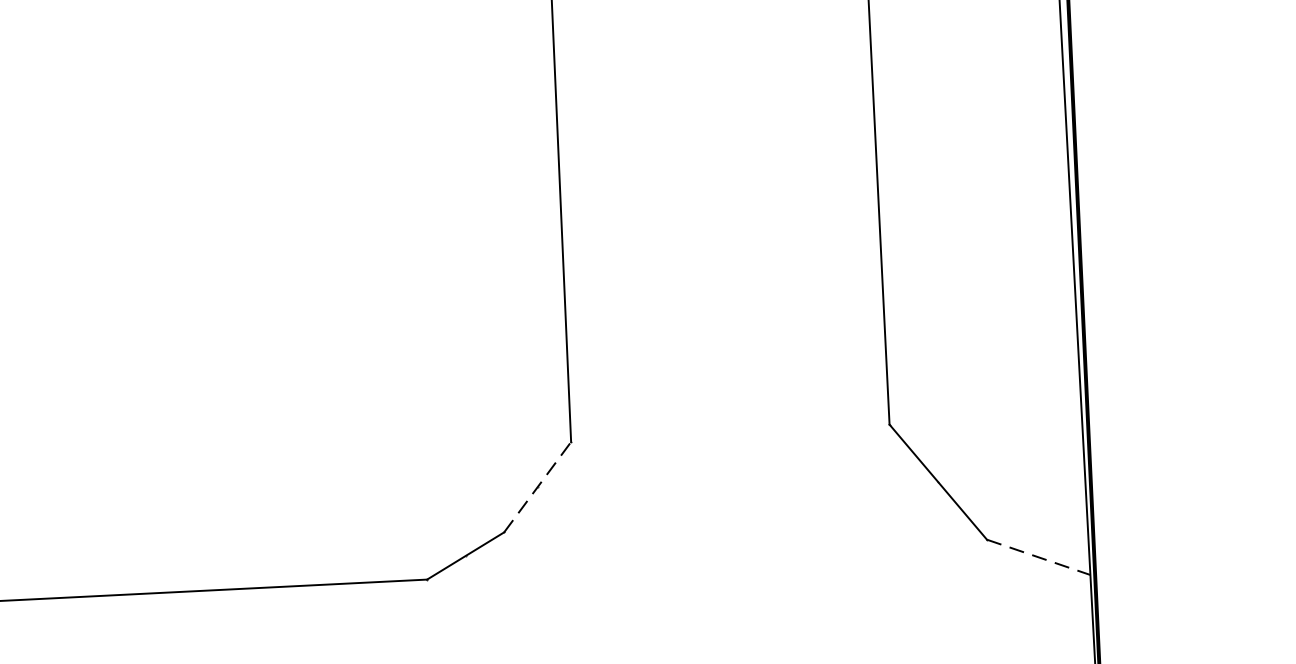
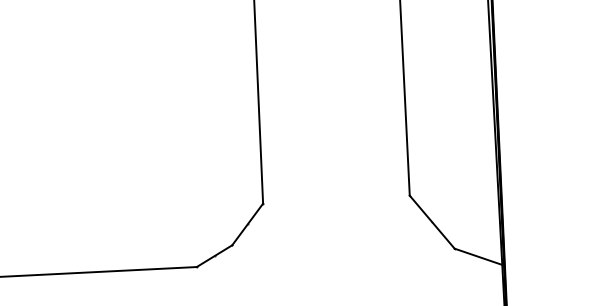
line: (537, 487) -> (247, 224), dashed -> solid
line: (1038, 556) -> (478, 256), dashed -> solid

